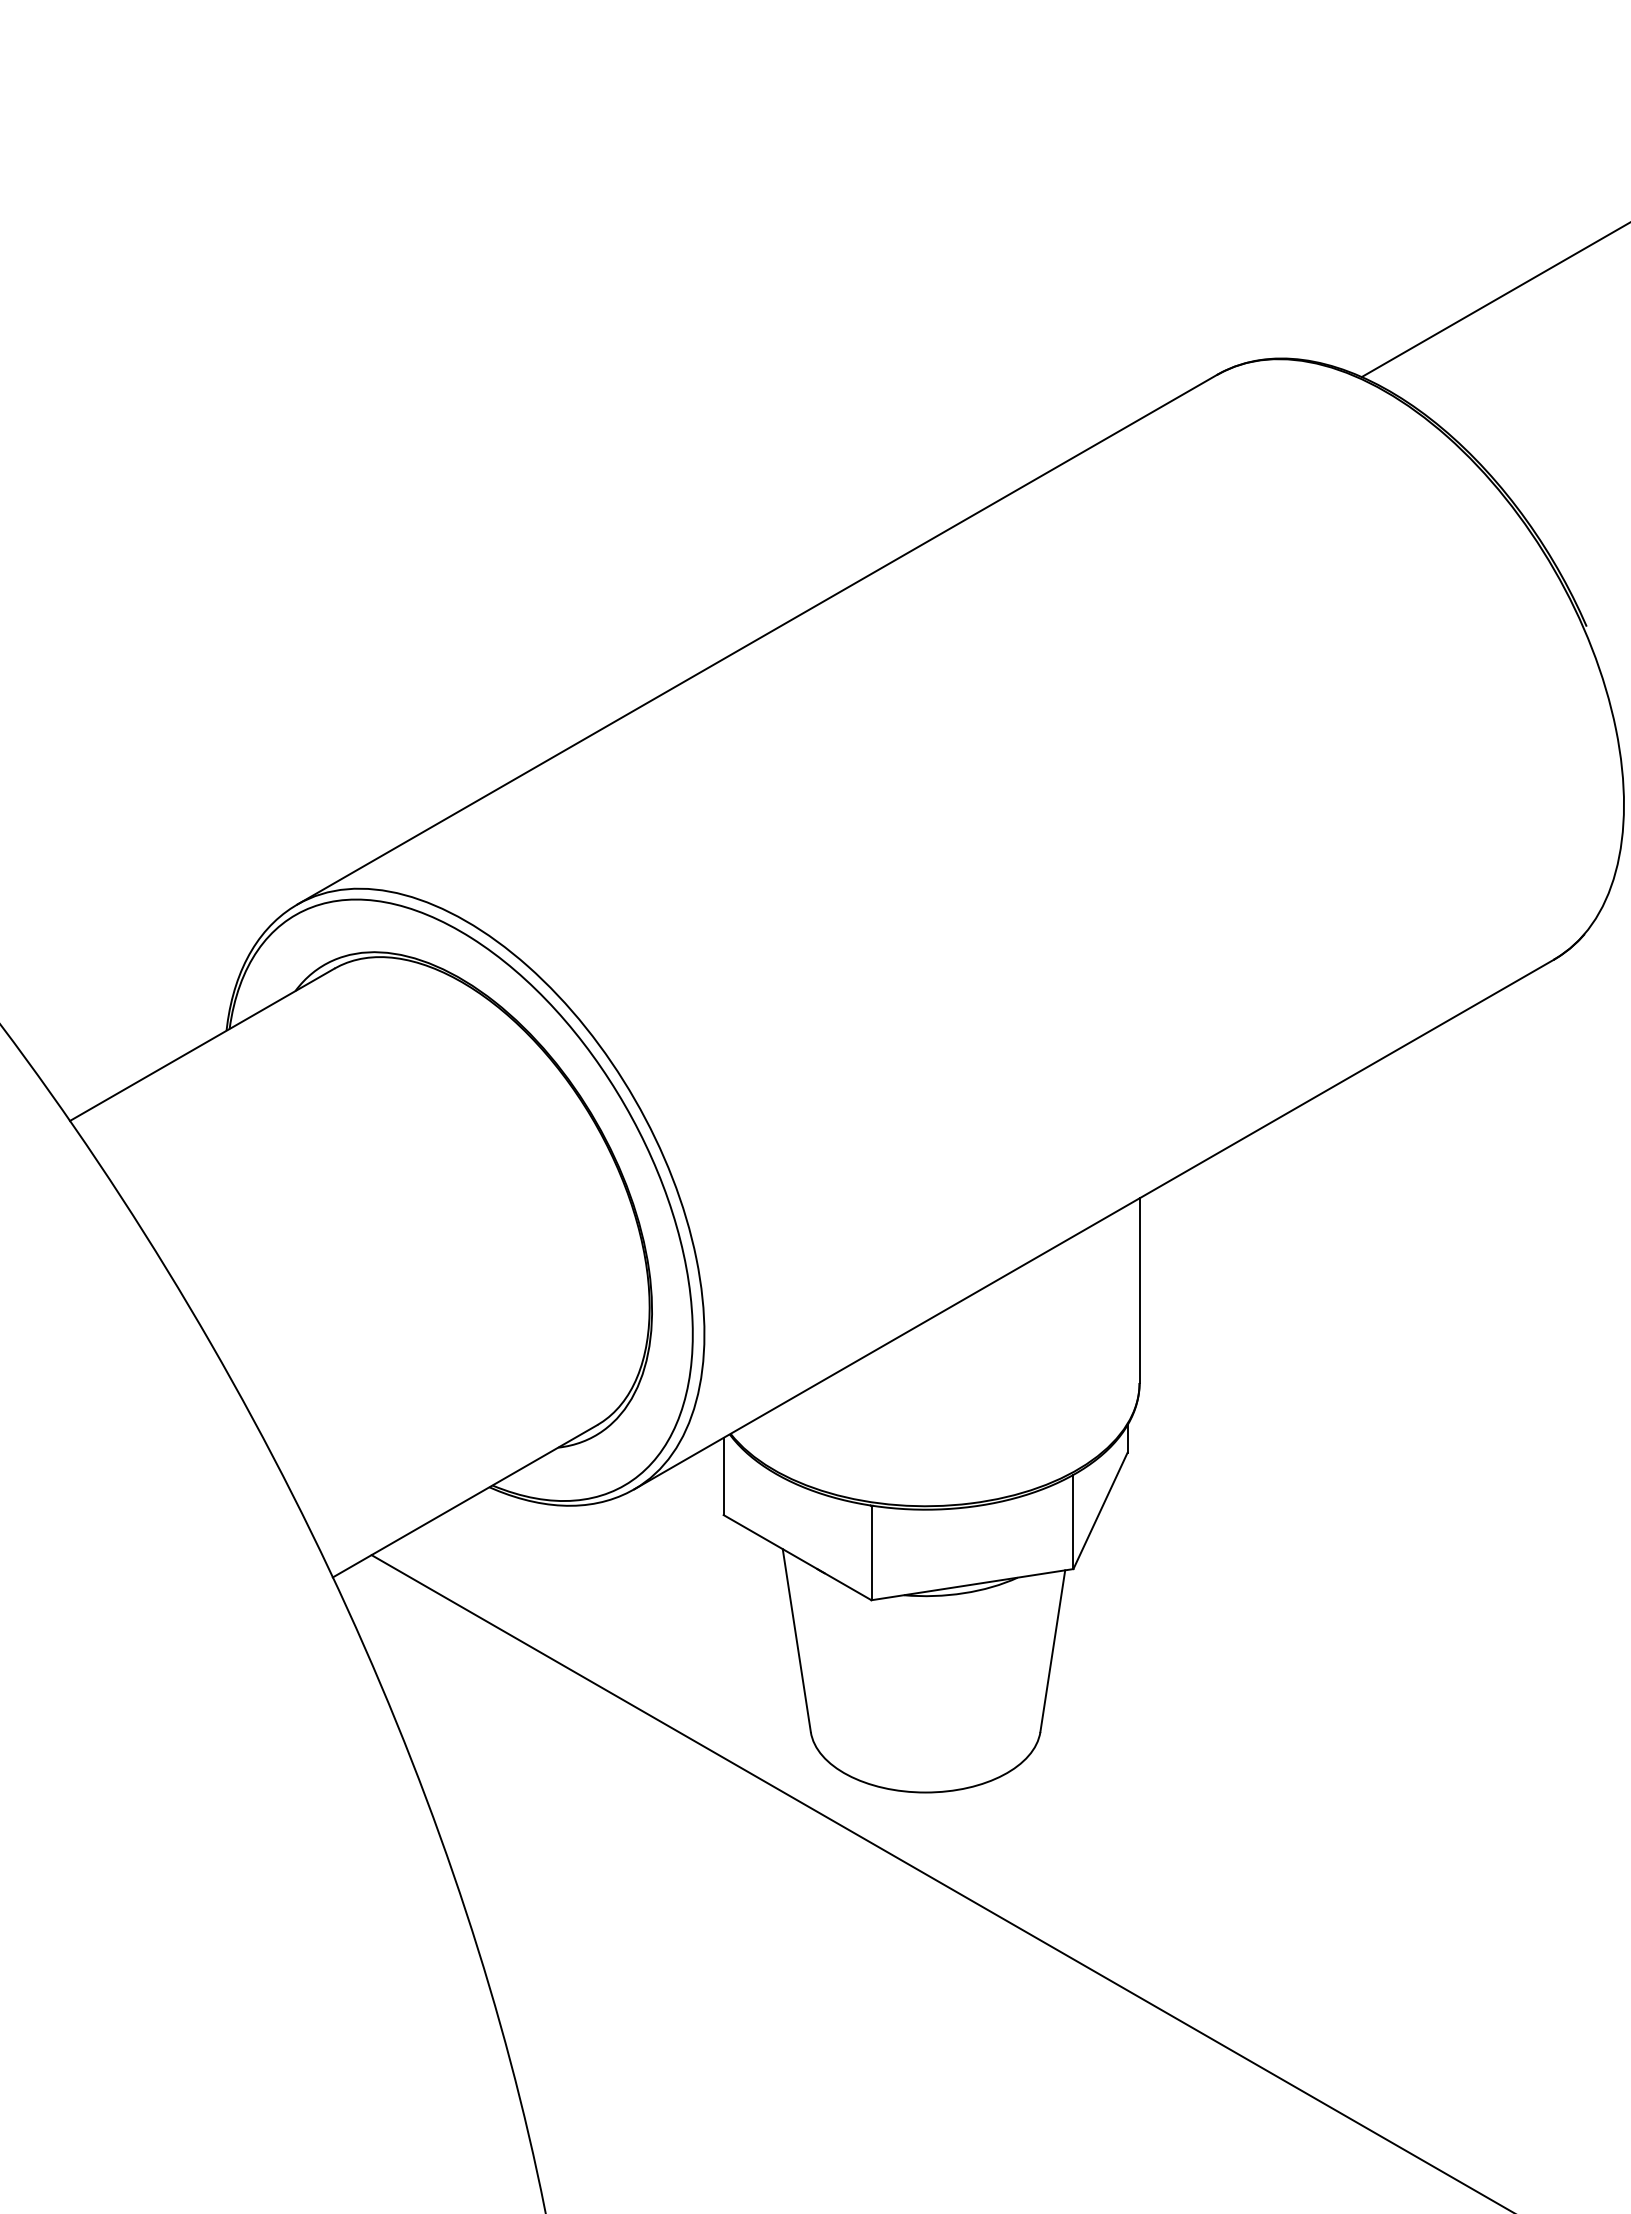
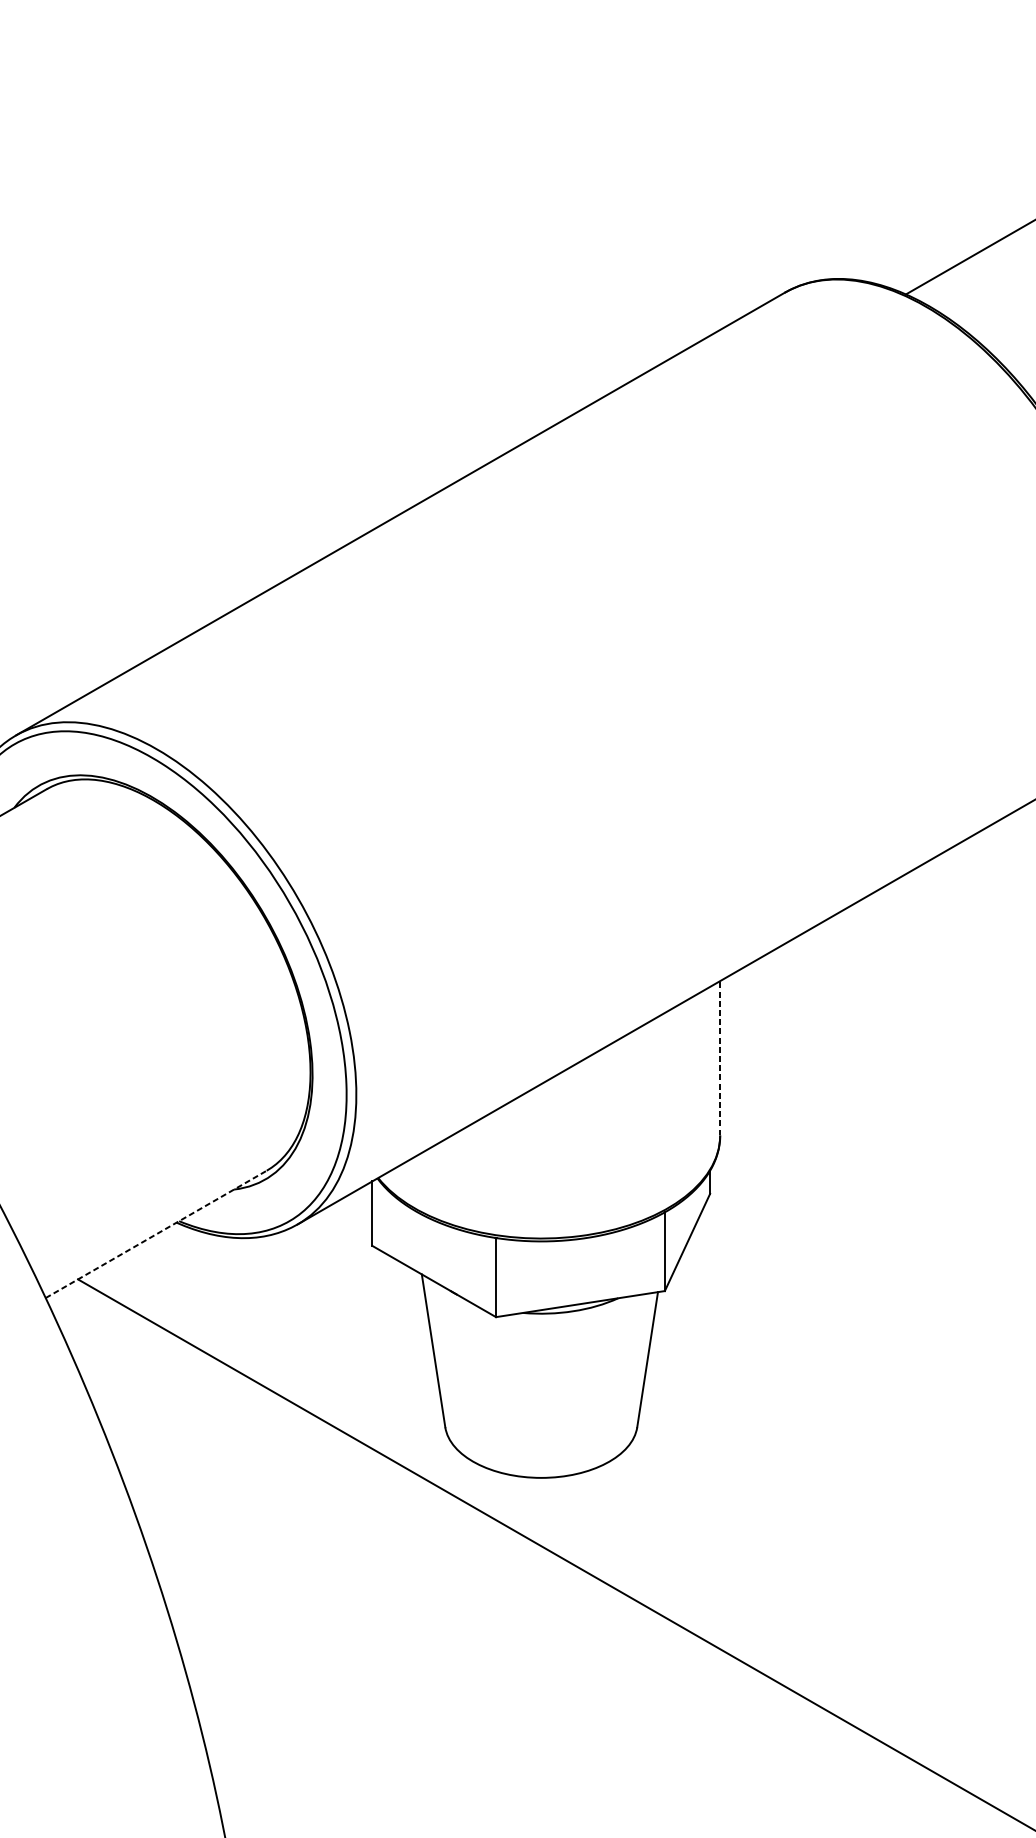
line: (1139, 1290) -> (720, 1058), solid -> dashed
line: (465, 1501) -> (156, 1234), solid -> dashed

